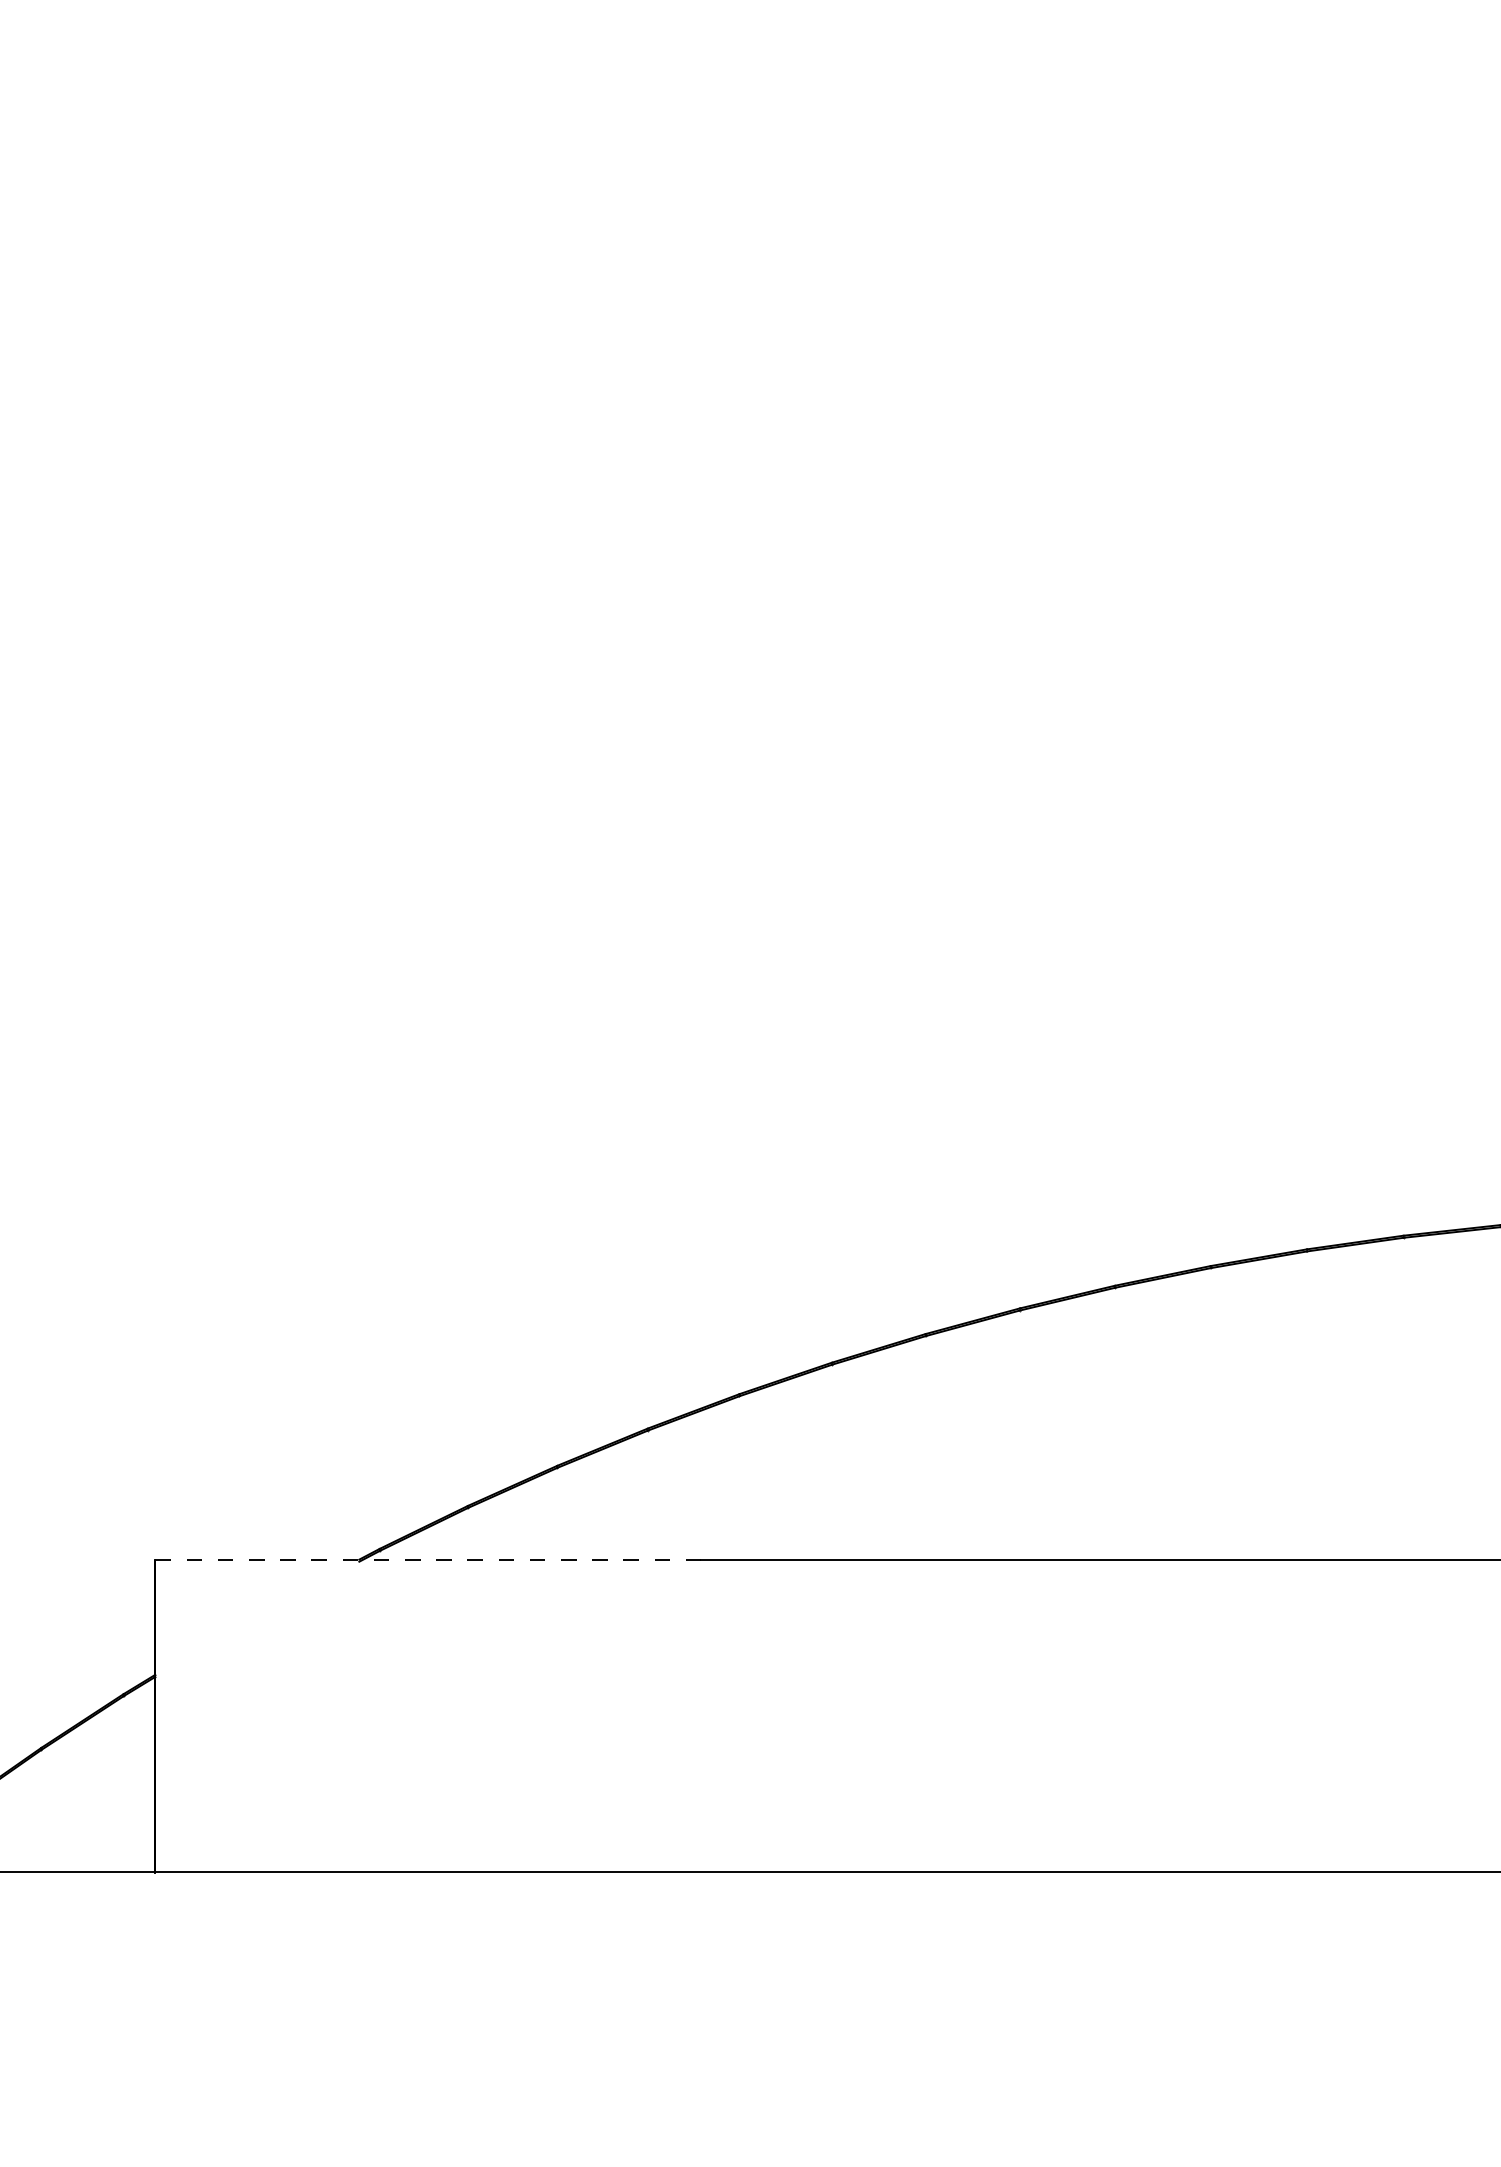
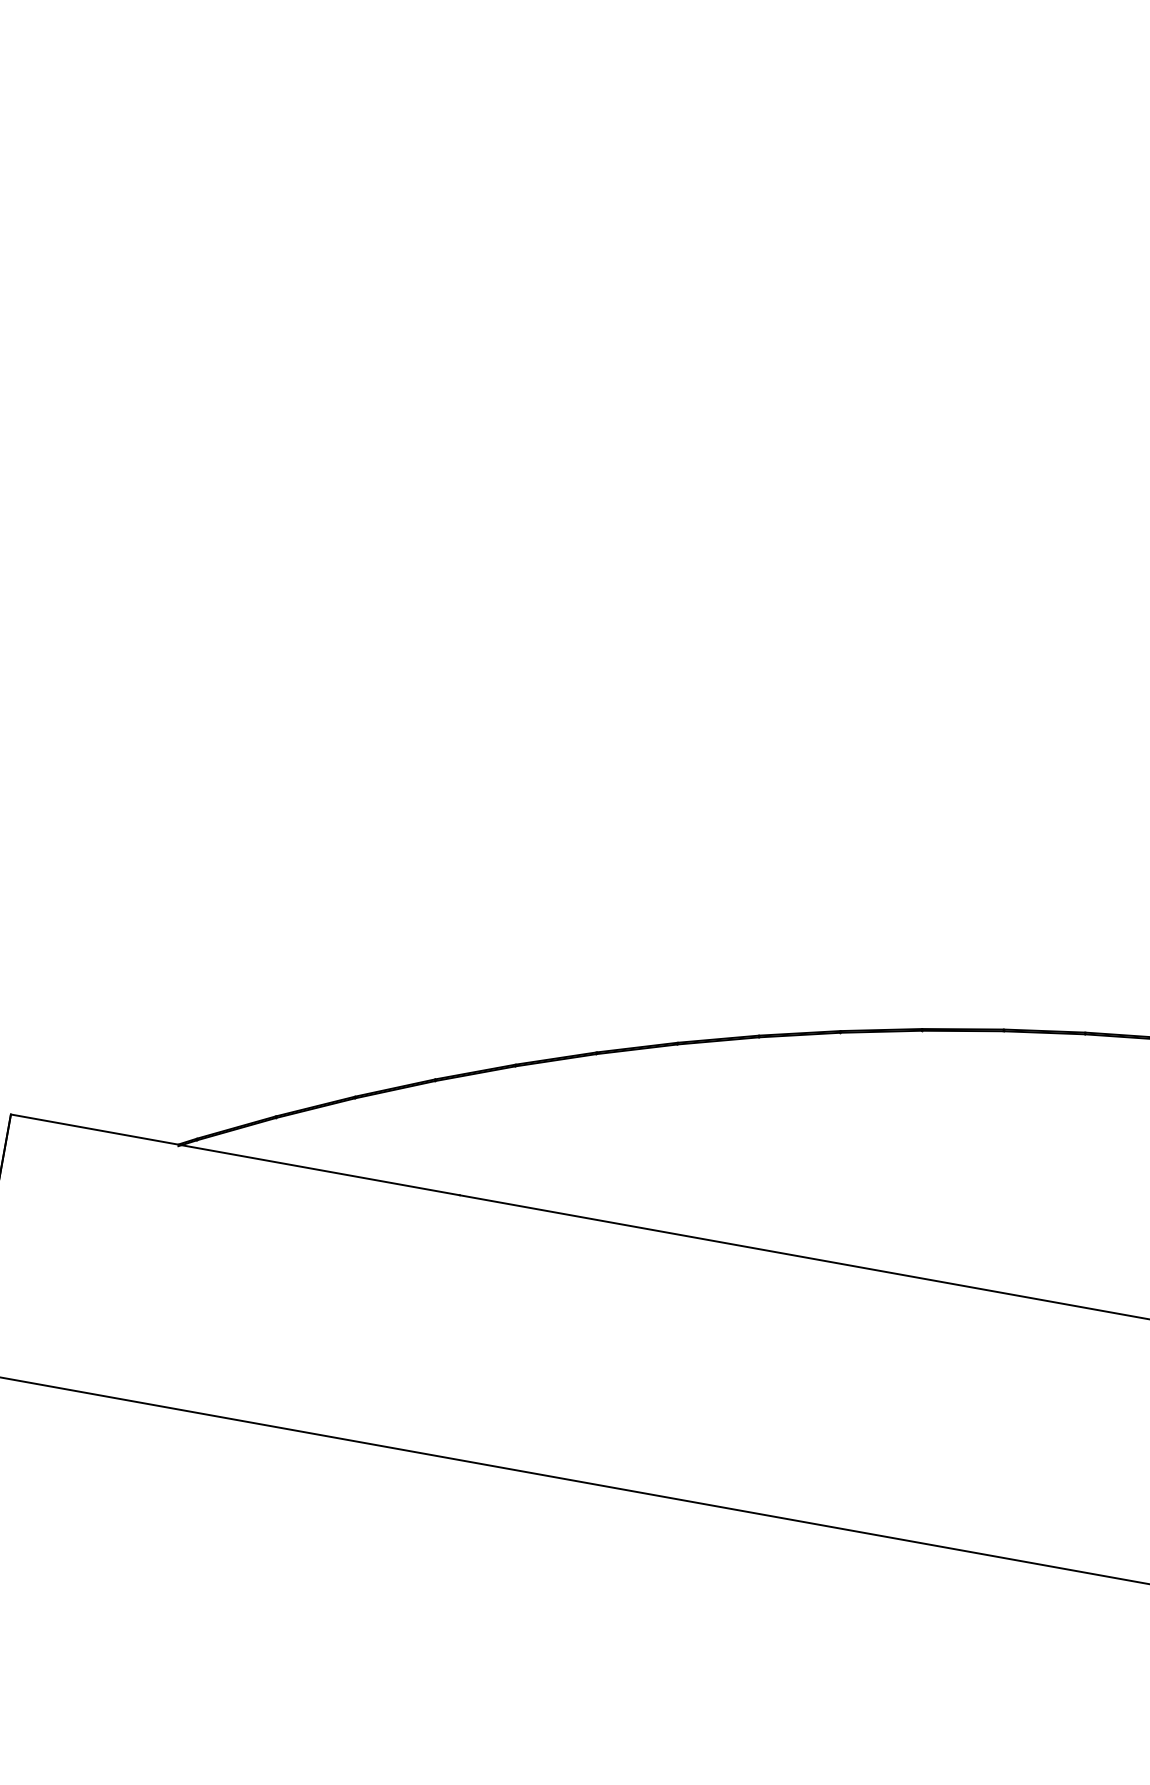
line: (428, 1559) -> (235, 1154), dashed -> solid

